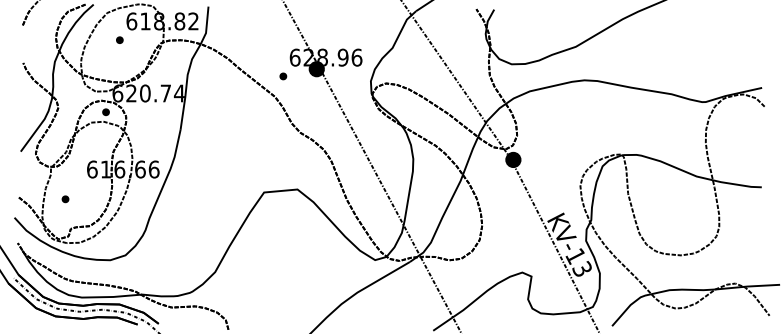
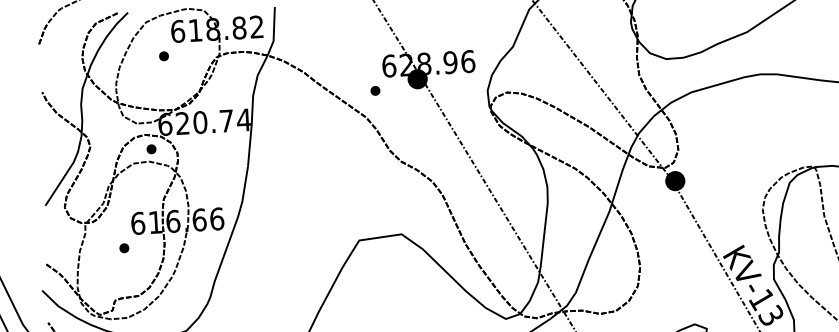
part: (65, 199) -> (124, 248), moved

